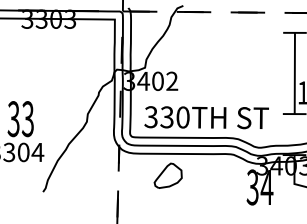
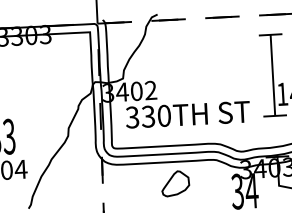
text: (206, 117) -> (187, 114), moved
part: (167, 175) -> (174, 183), moved

